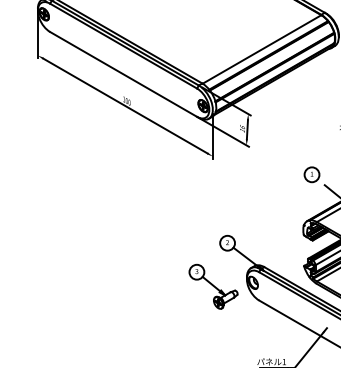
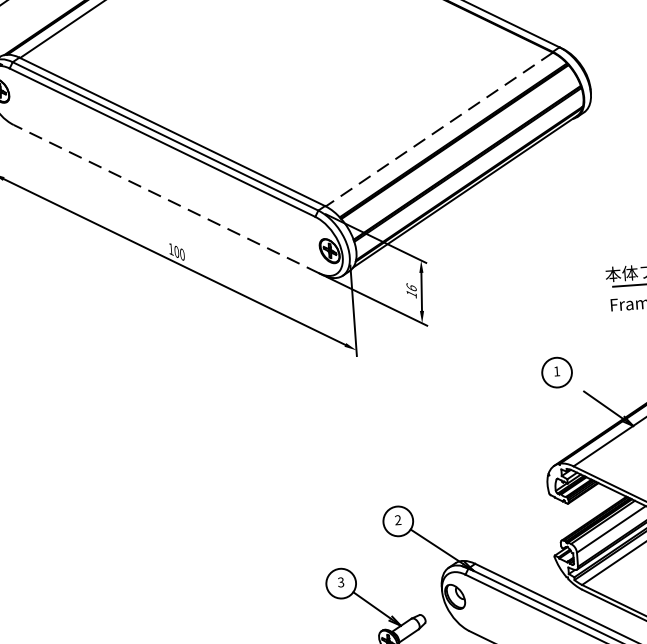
line: (261, 49) -> (438, 129), solid -> dashed
line: (123, 74) -> (166, 199), solid -> dashed

